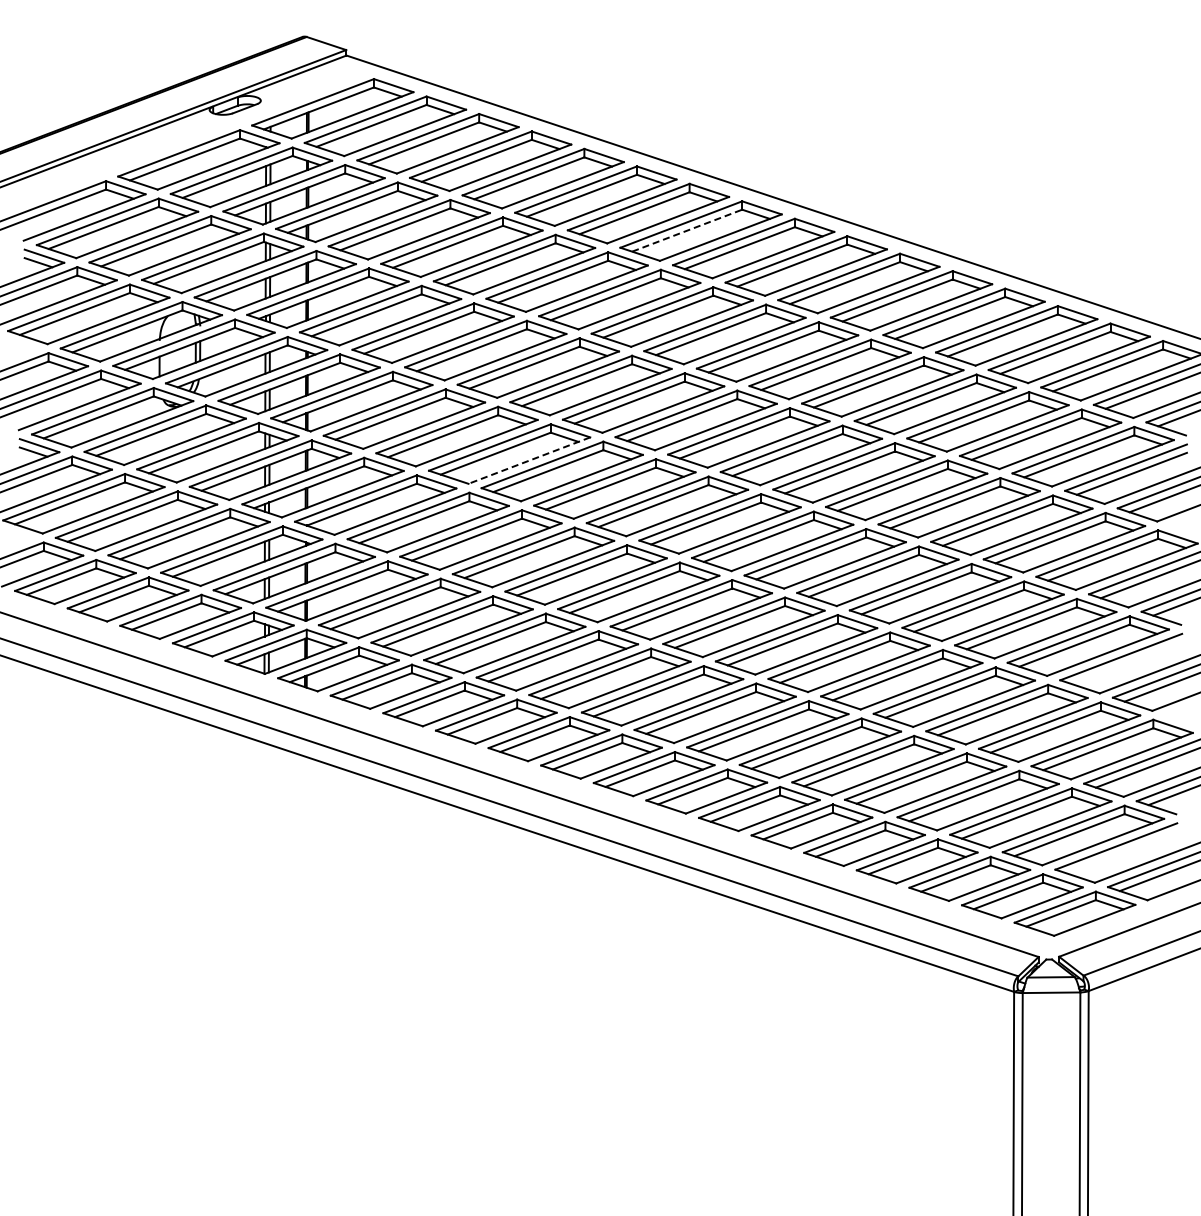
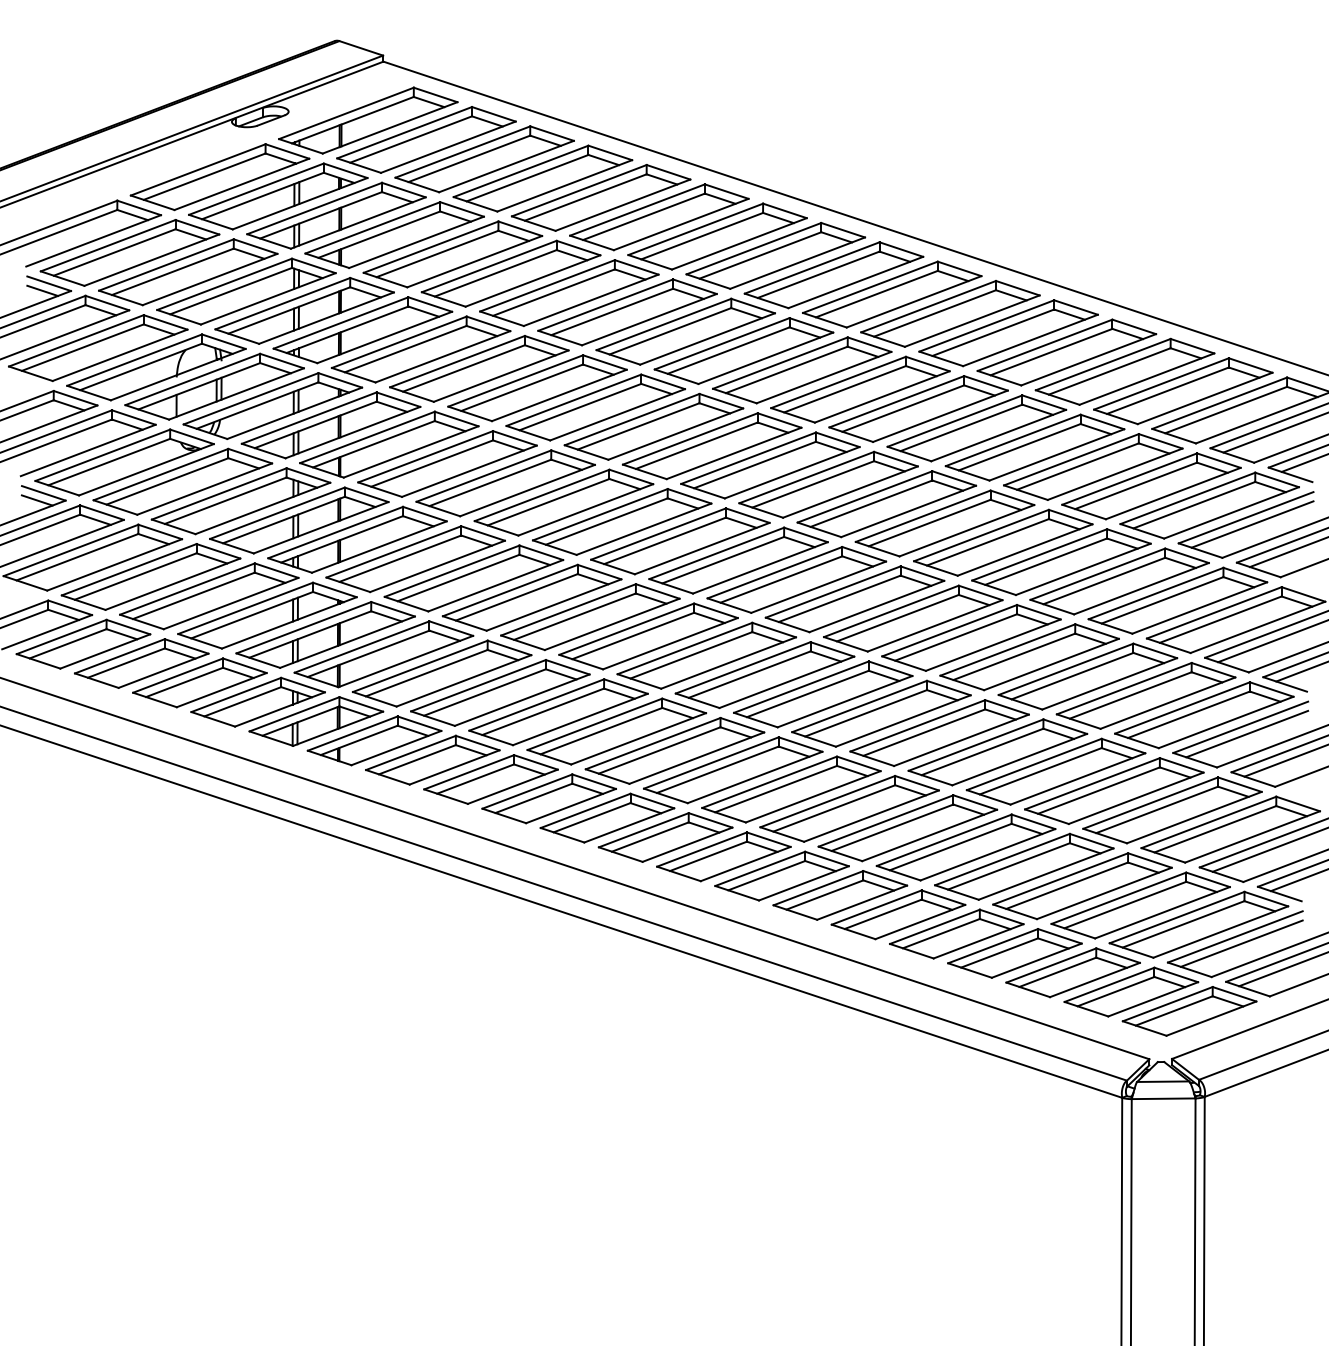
line: (687, 230) -> (760, 255), dashed -> solid
line: (528, 460) -> (584, 509), dashed -> solid
line: (1127, 663) -> (1247, 734), added
line: (1122, 852) -> (1242, 943), added

